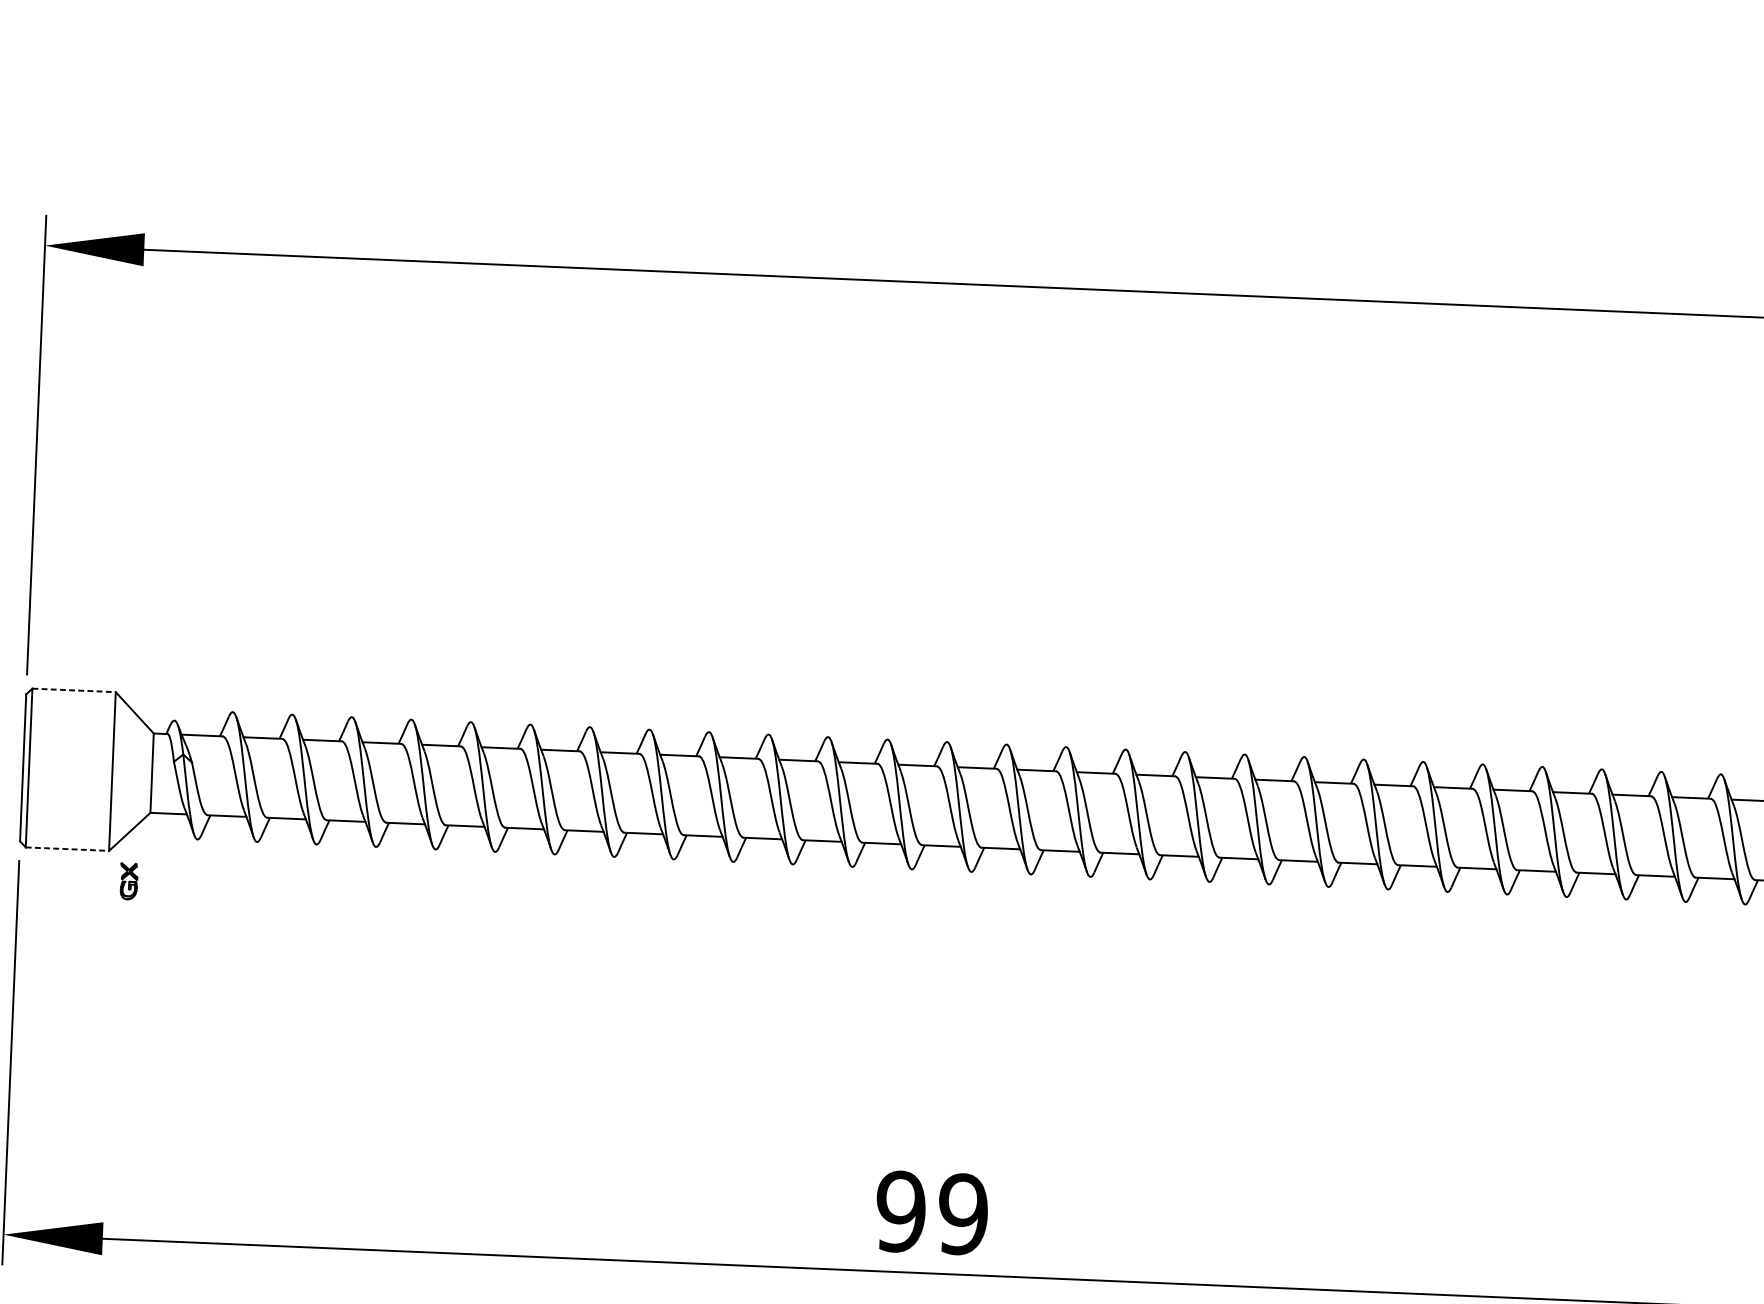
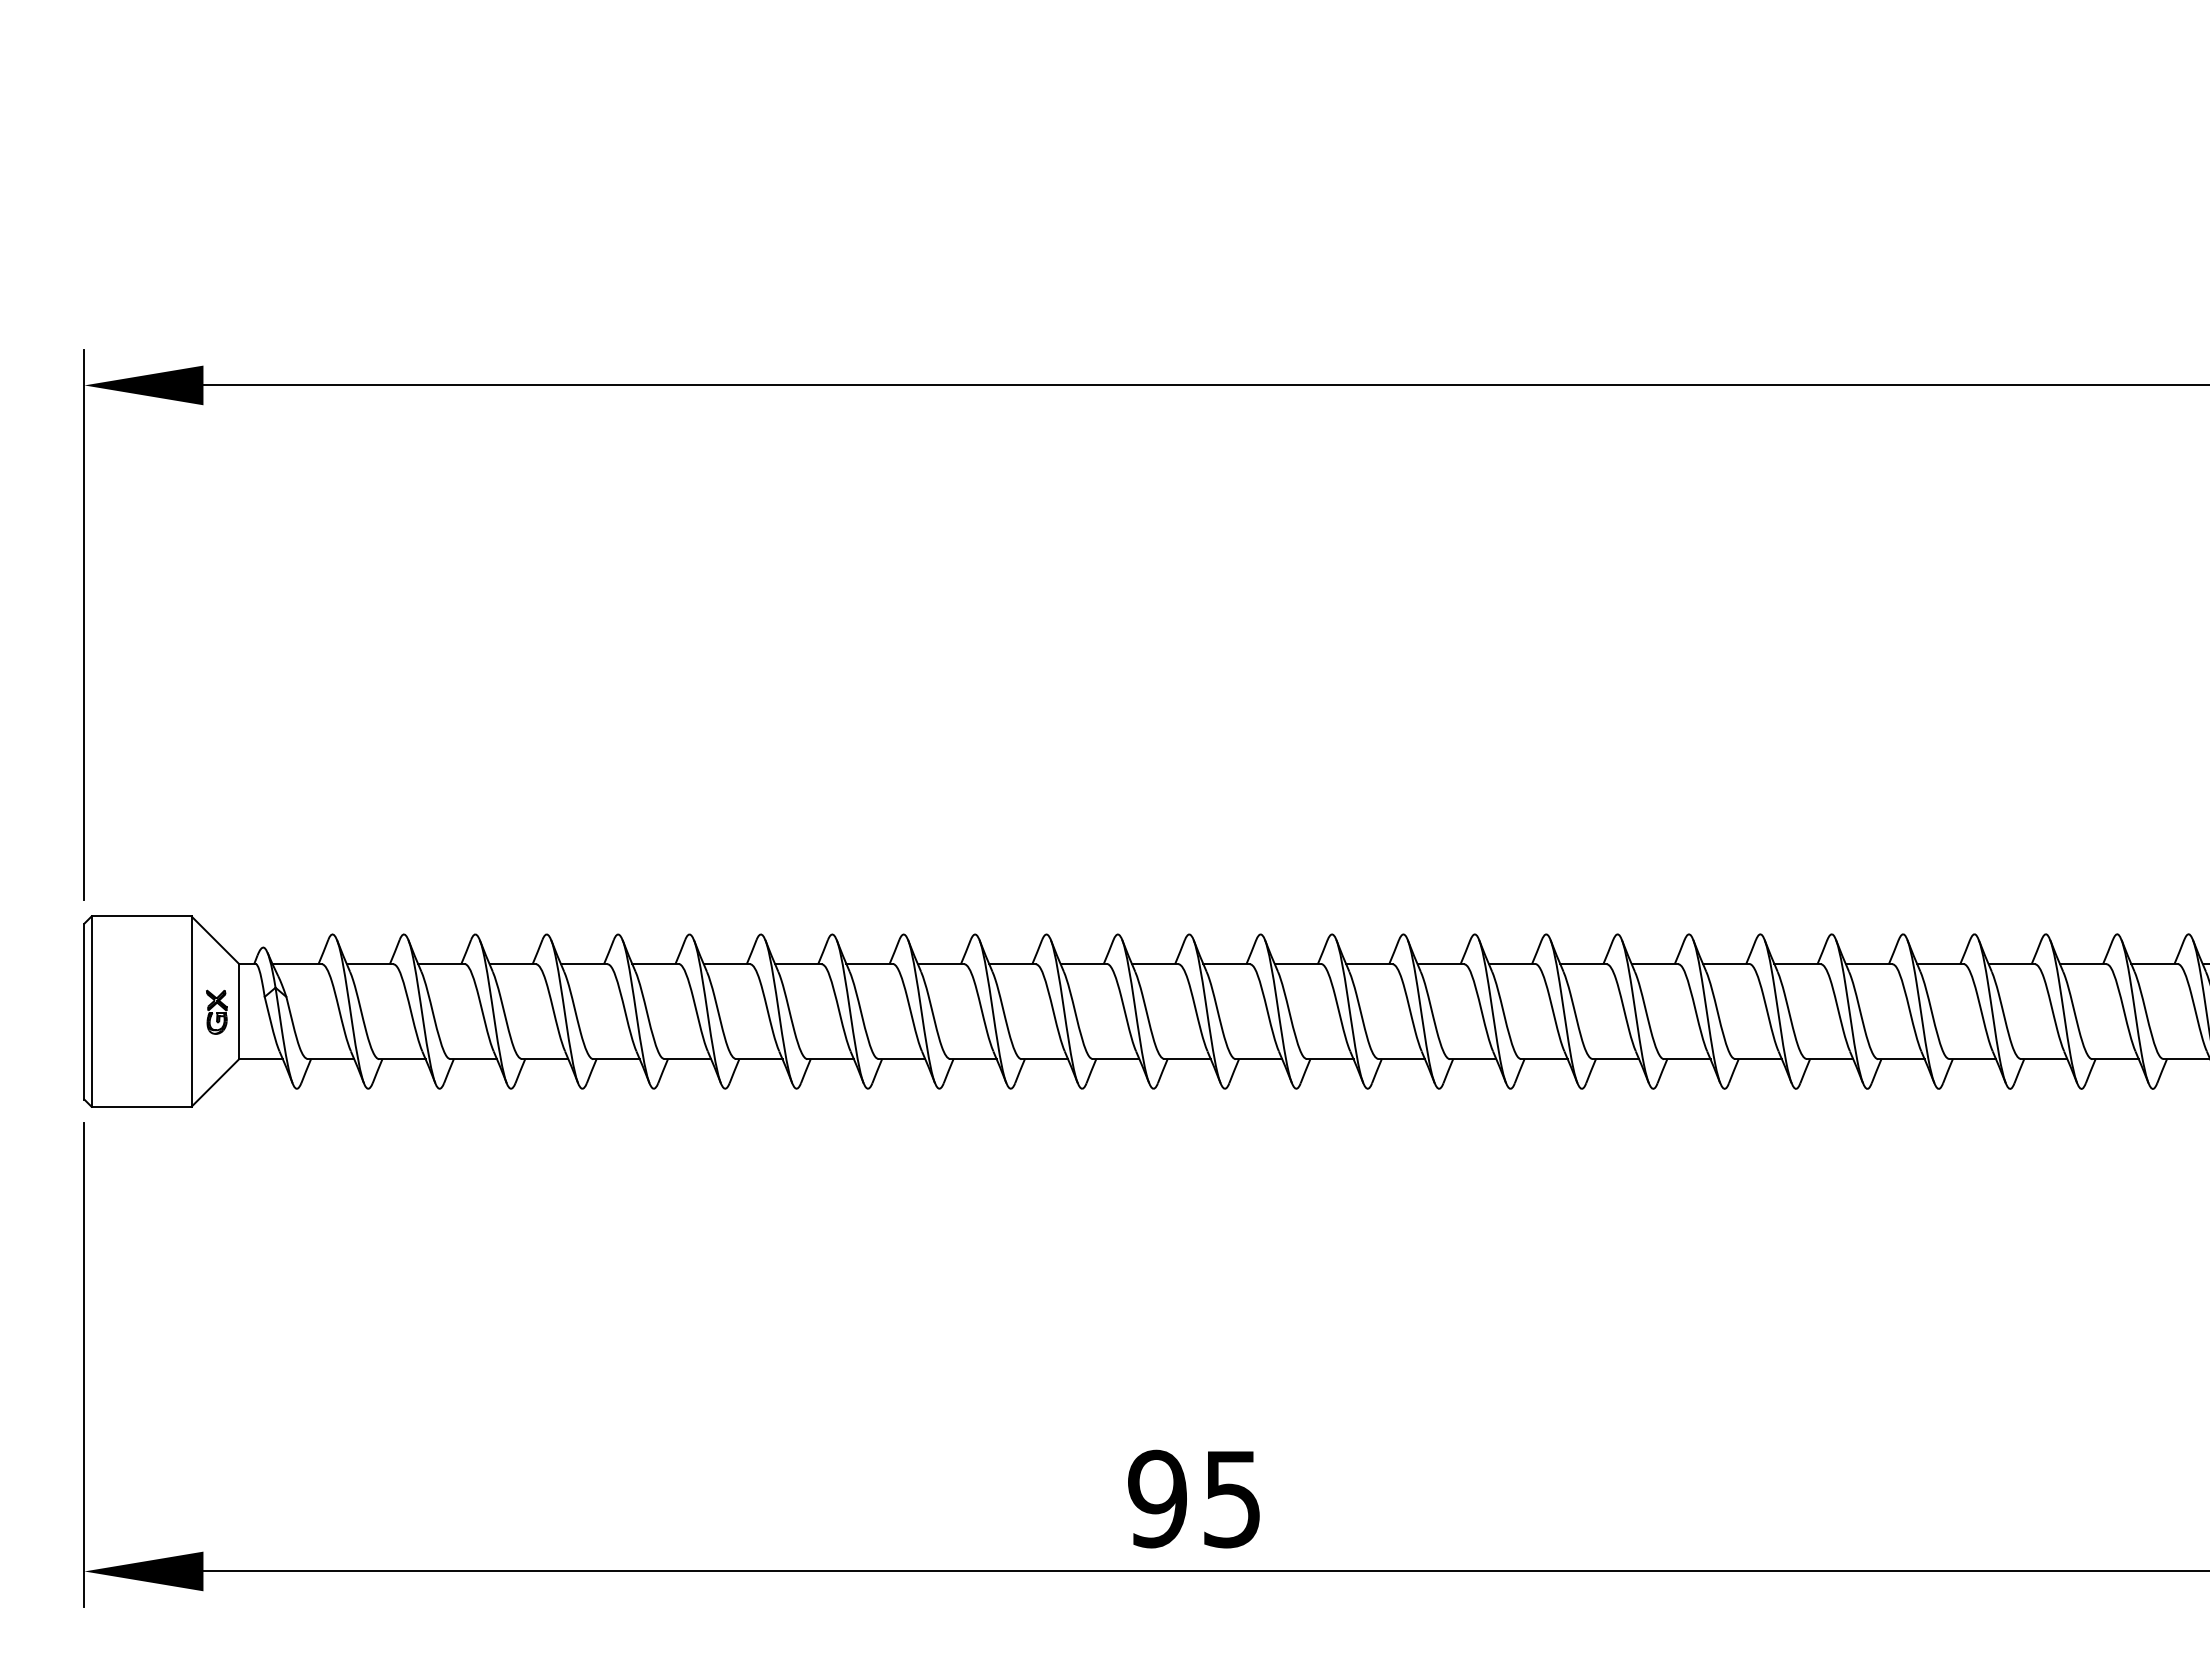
line: (74, 690) -> (141, 916), dashed -> solid
line: (67, 848) -> (141, 1106), dashed -> solid
part: (128, 880) -> (216, 1011), moved
text: (962, 1213) -> (1231, 1498), 99 -> 95

